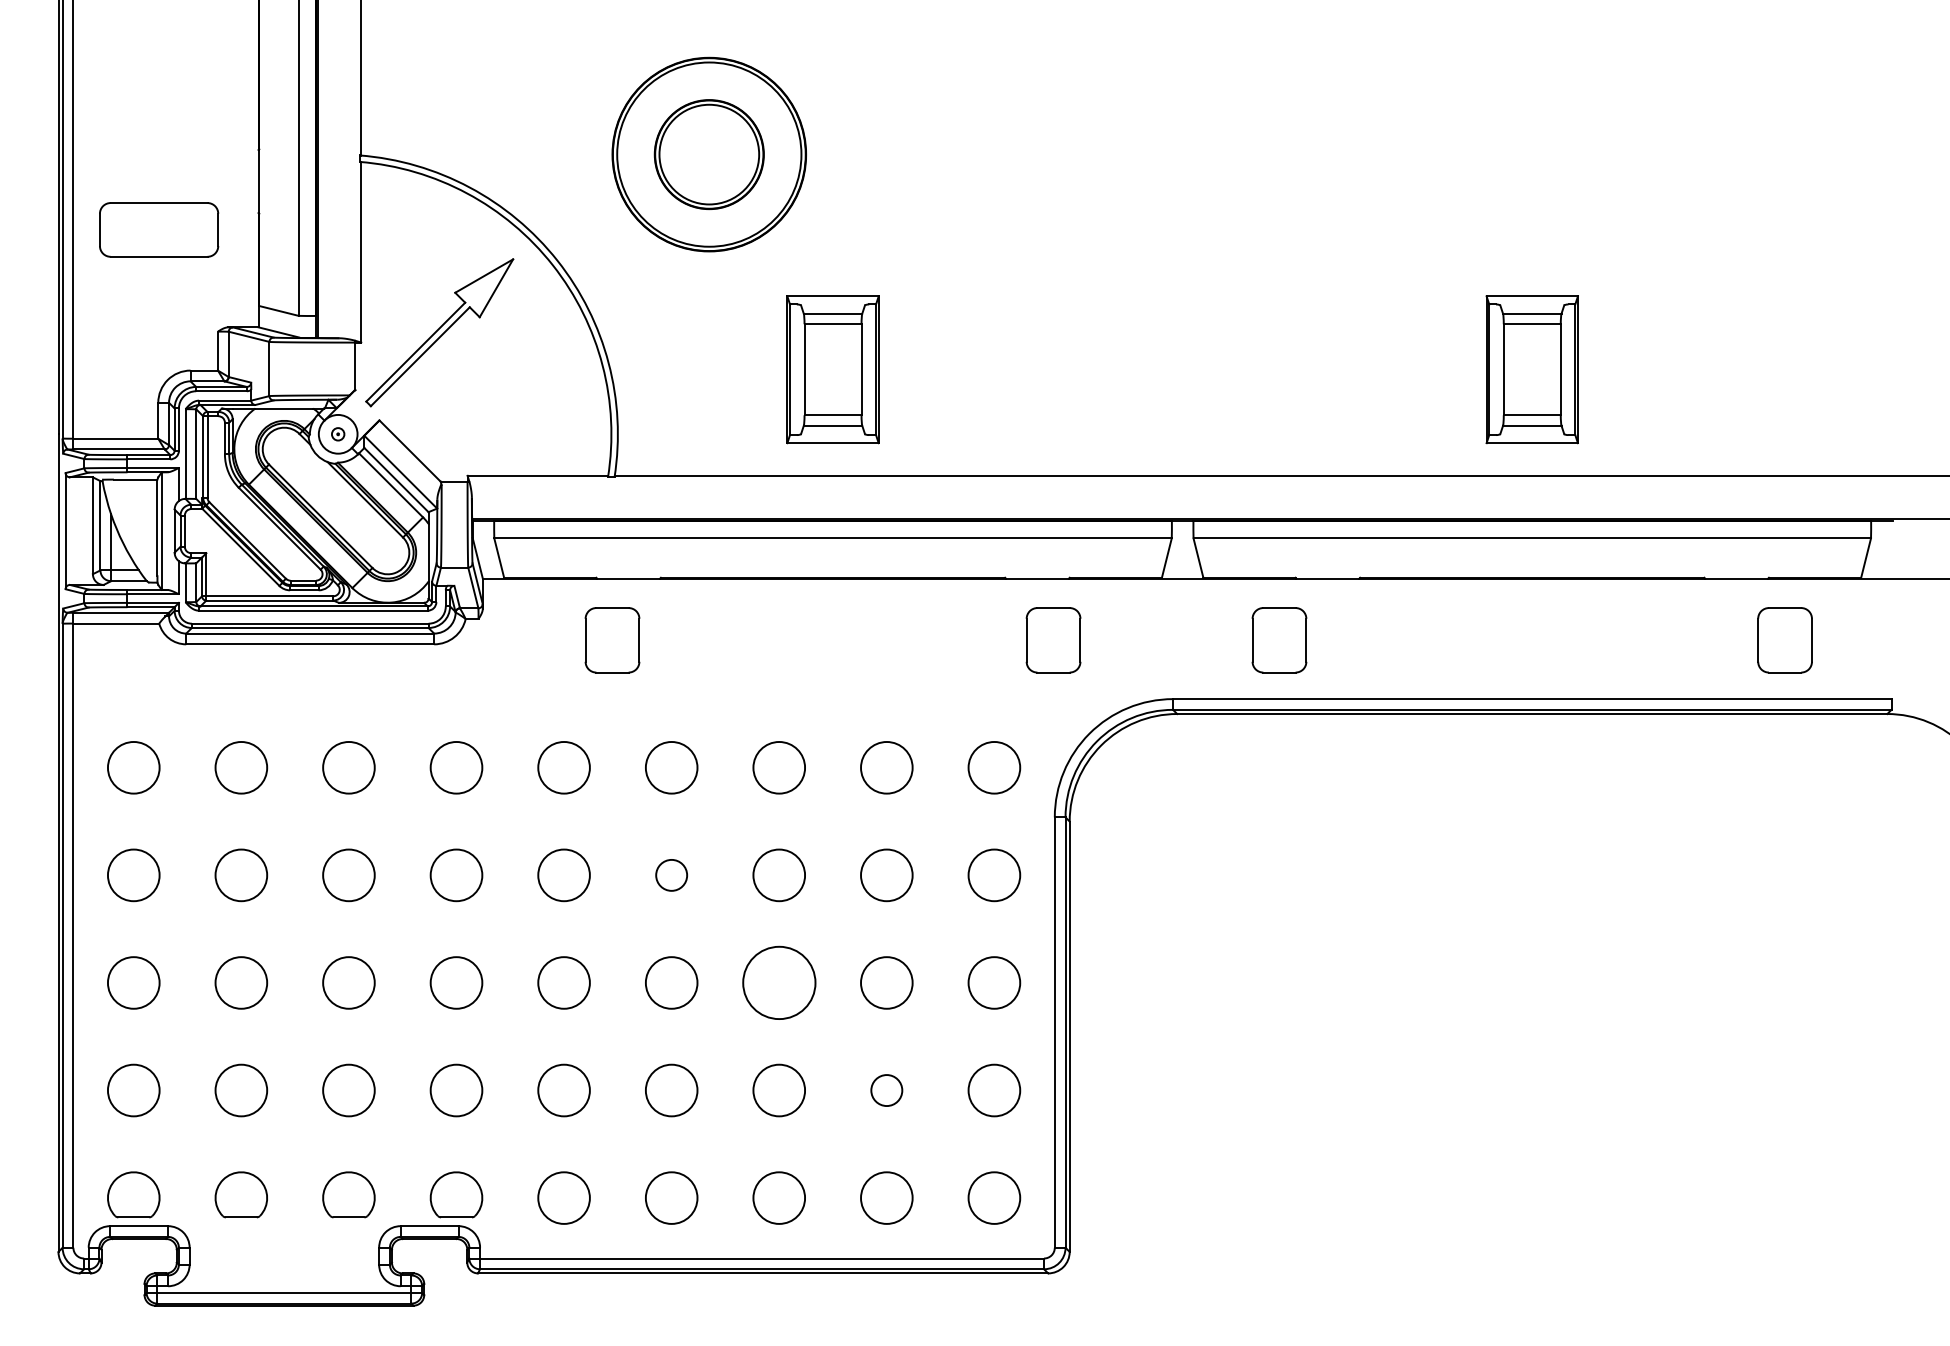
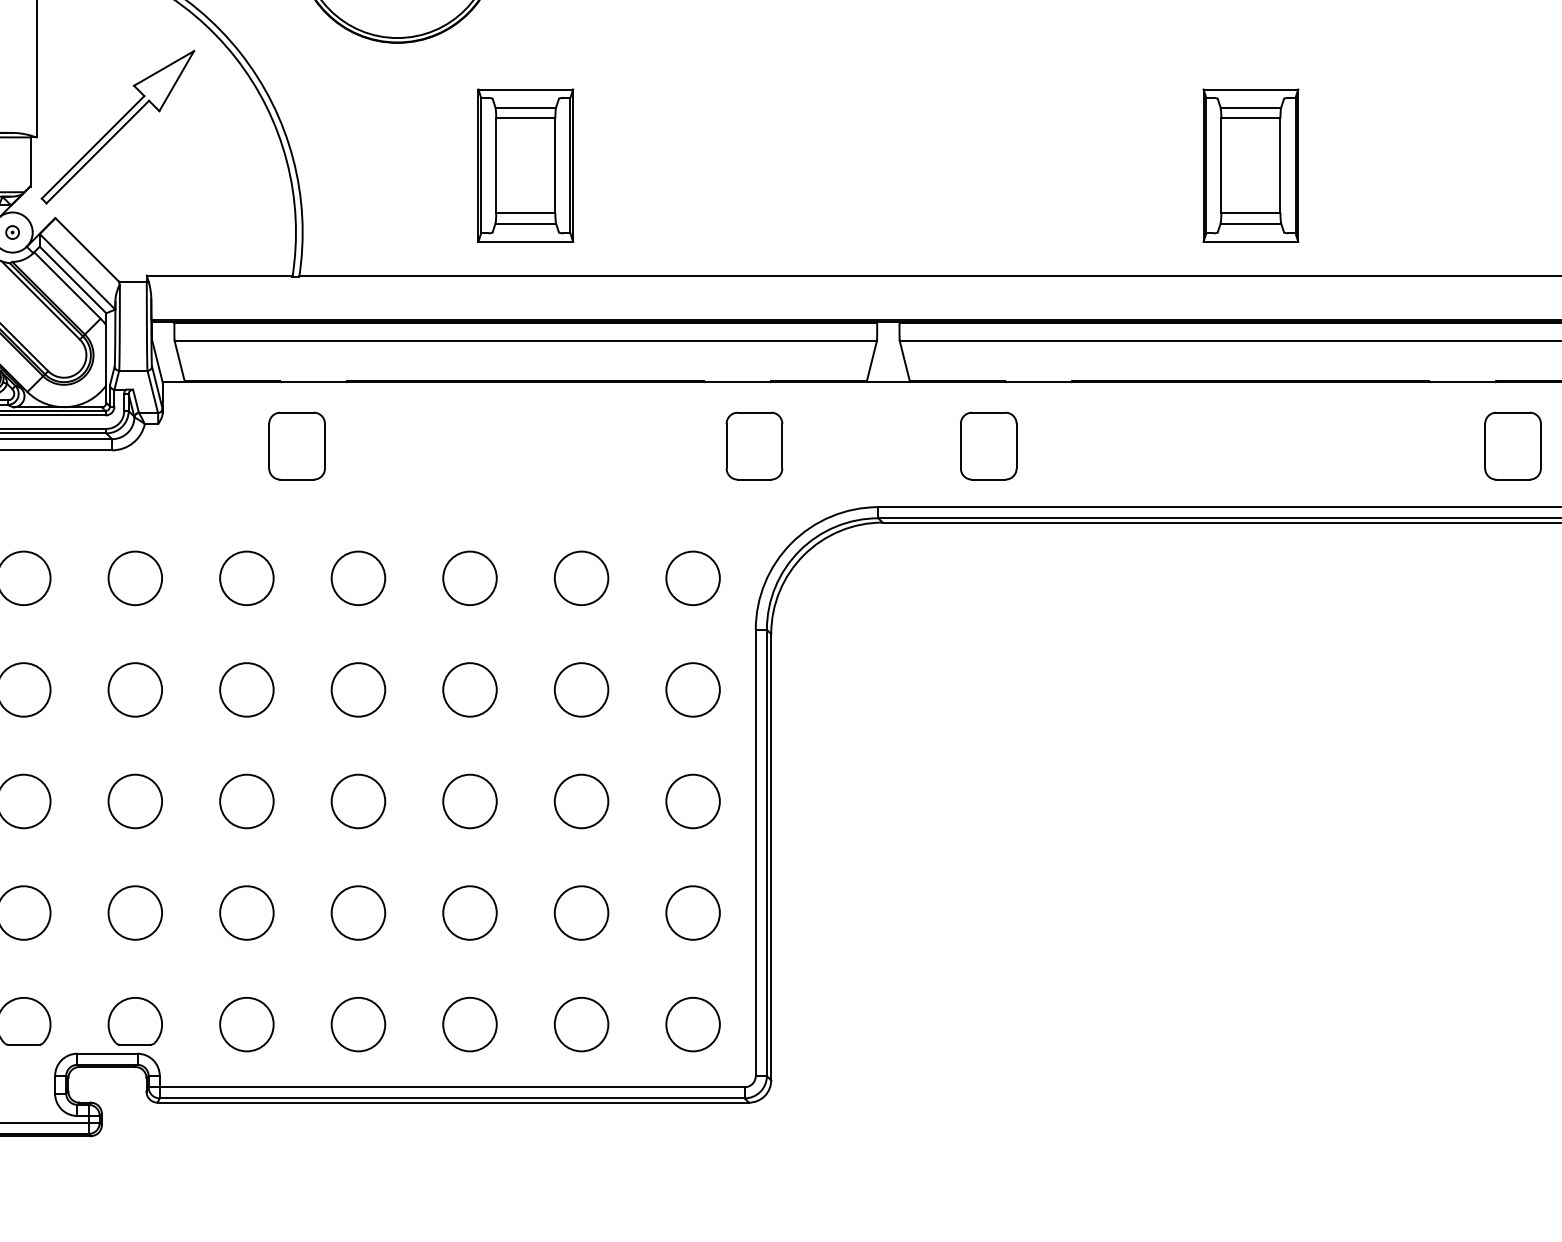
circle: (671, 875) -> (358, 690), size x1.67
circle: (778, 982) -> (469, 801), size x0.71
circle: (886, 1090) -> (581, 913), size x1.67

